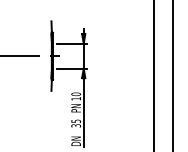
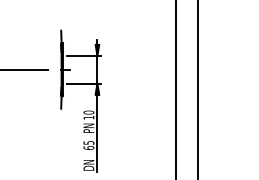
text: (75, 125) -> (88, 147), 35 -> 65

